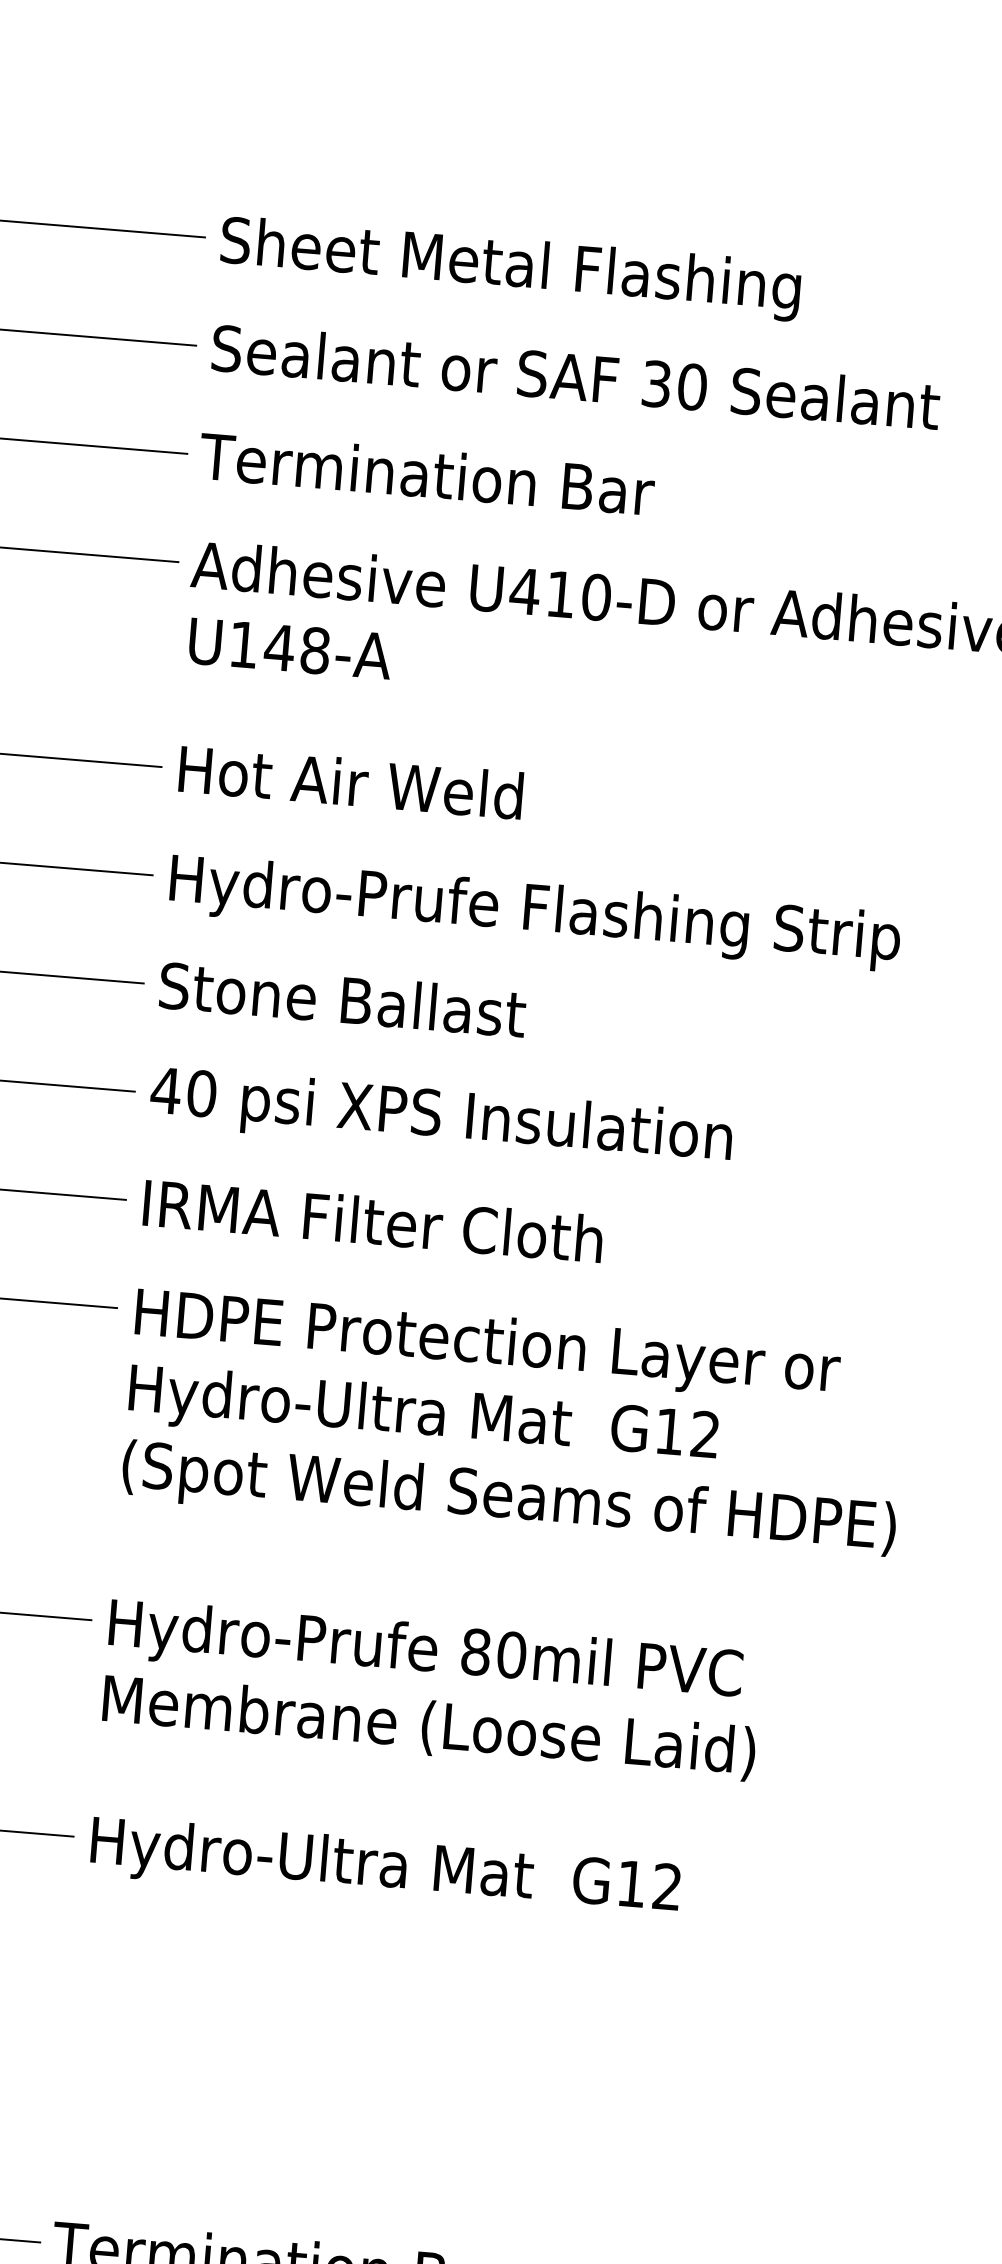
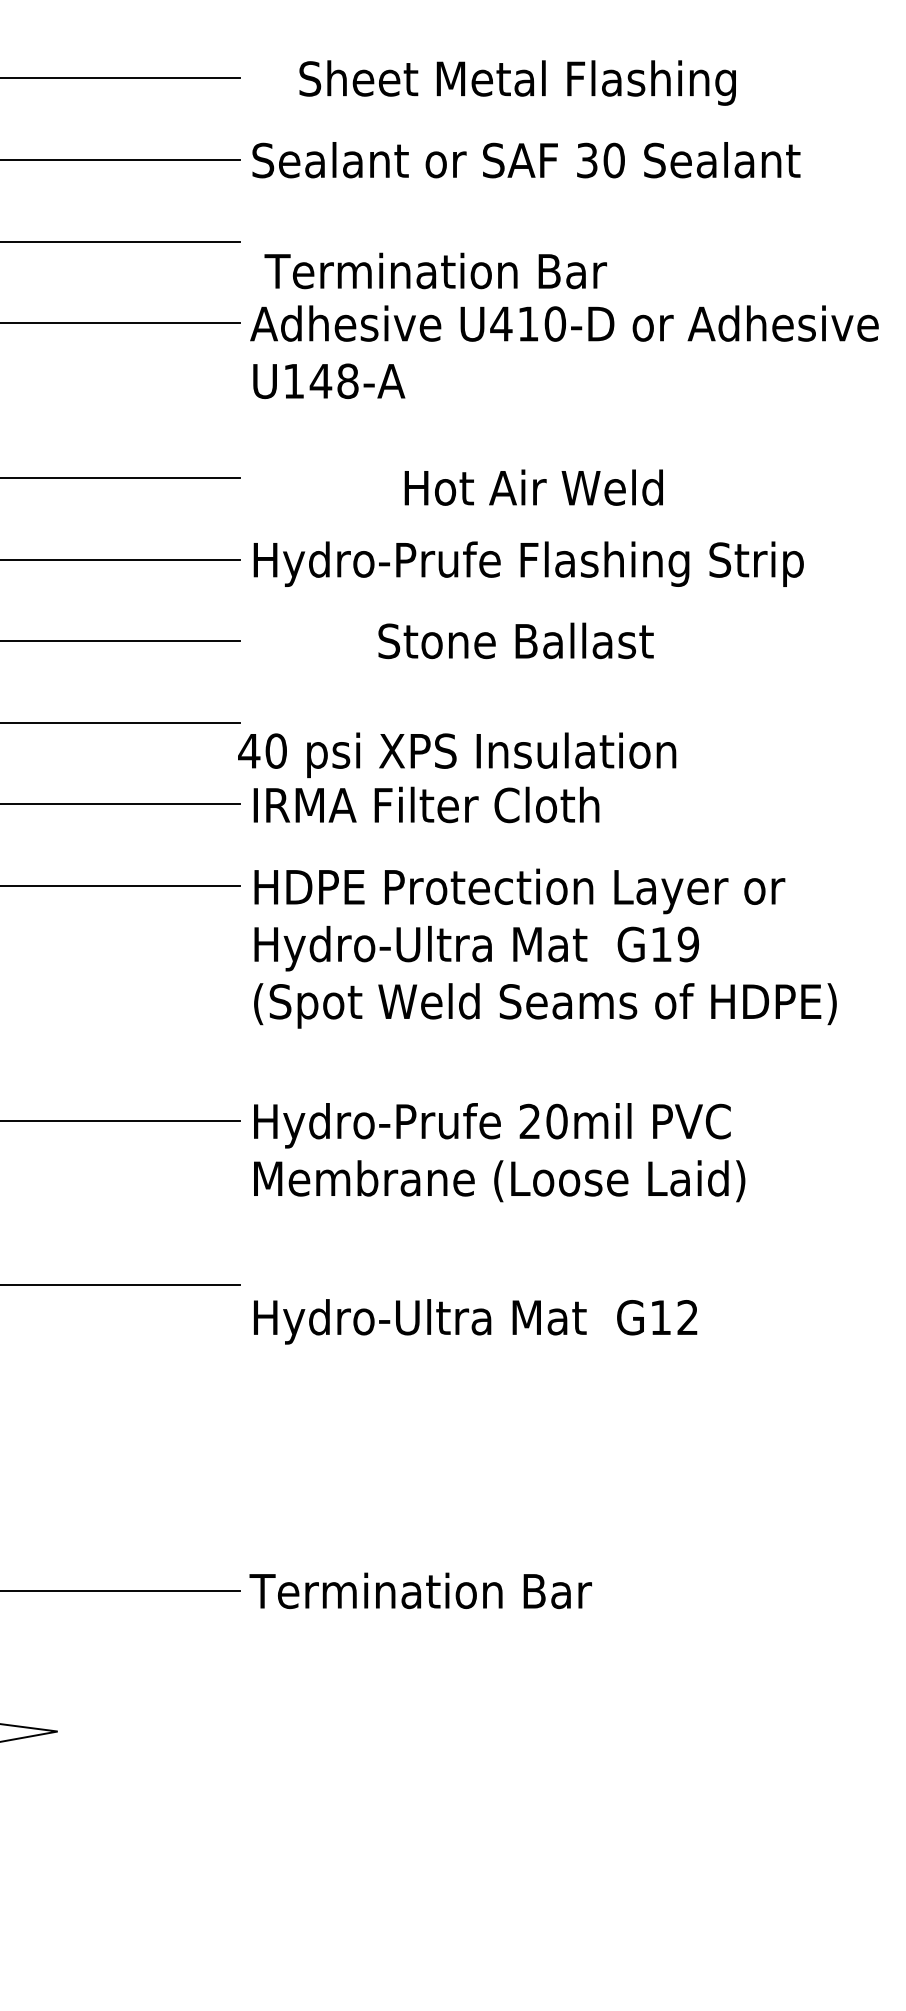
text: (510, 267) -> (517, 82), moved
text: (426, 473) -> (435, 270), moved
text: (350, 782) -> (533, 487), moved
text: (342, 998) -> (515, 640), moved
text: (441, 1119) -> (457, 755), moved
text: (705, 1434) -> (688, 944), G12 -> G19
text: (475, 1651) -> (529, 1121), 80mil -> 20mil
text: (385, 1868) -> (475, 1321), moved

